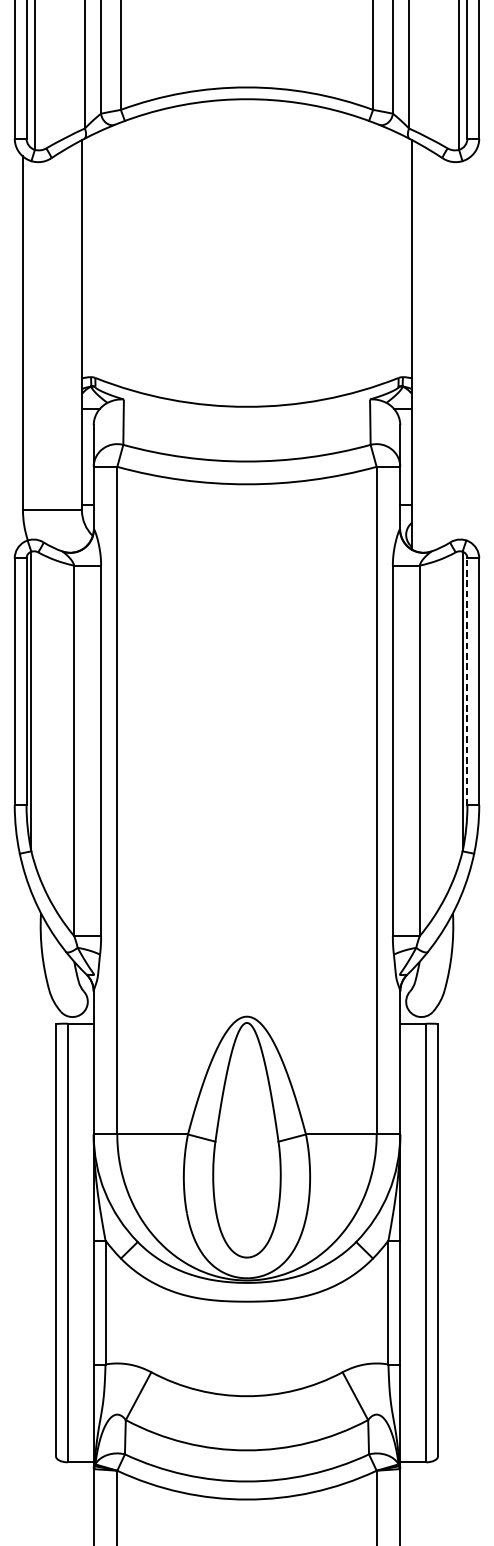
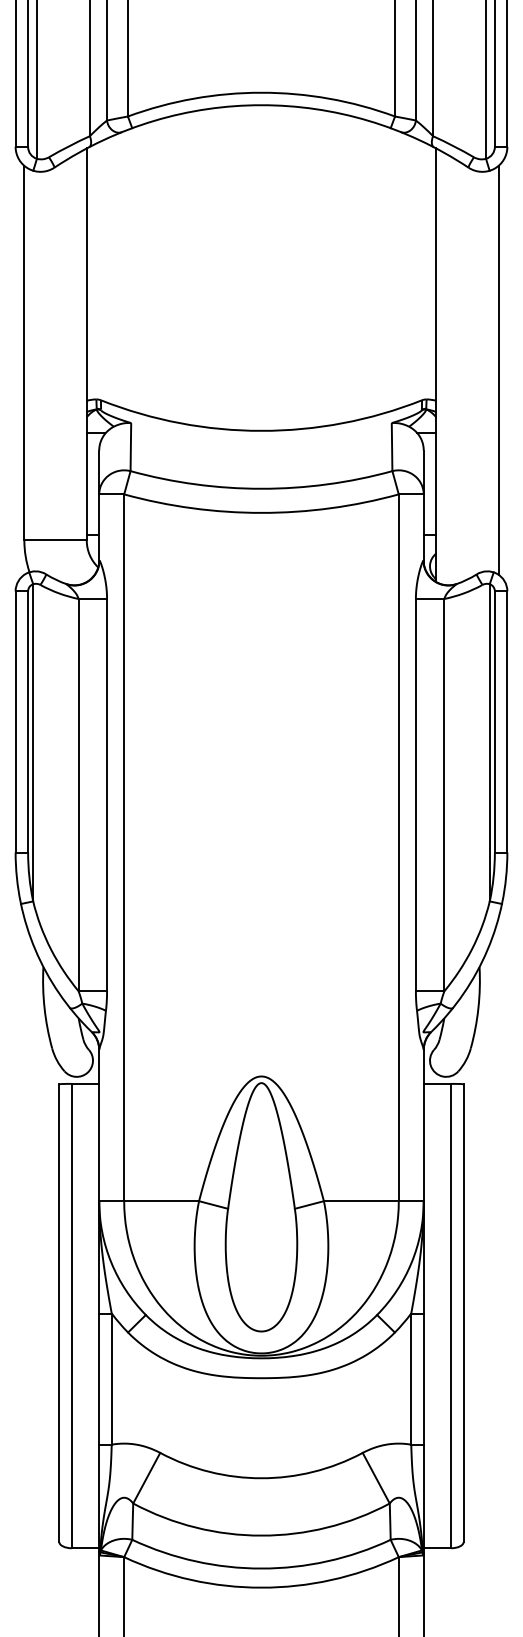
line: (470, 348) -> (498, 369), added
line: (467, 681) -> (494, 721), dashed -> solid

